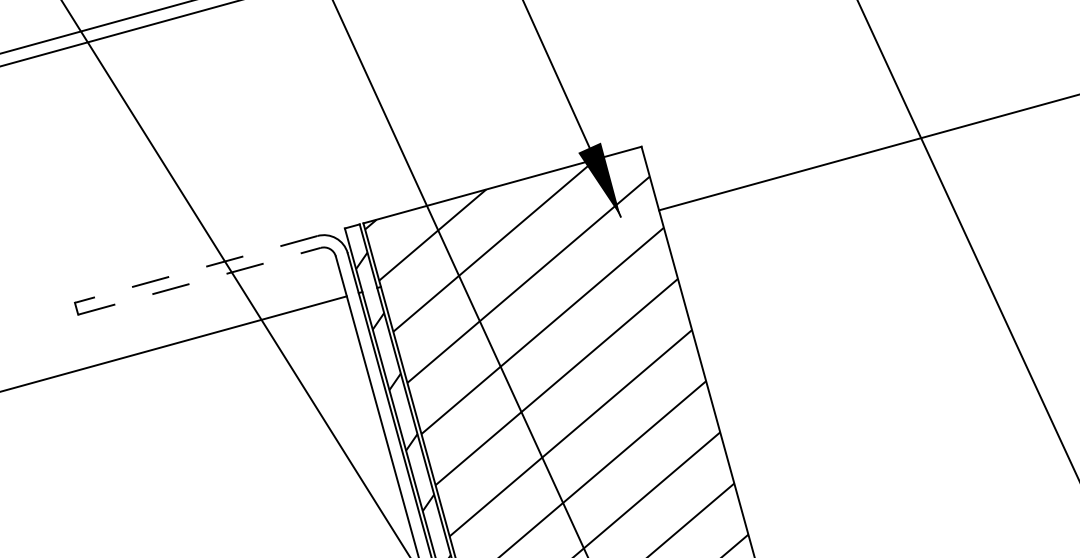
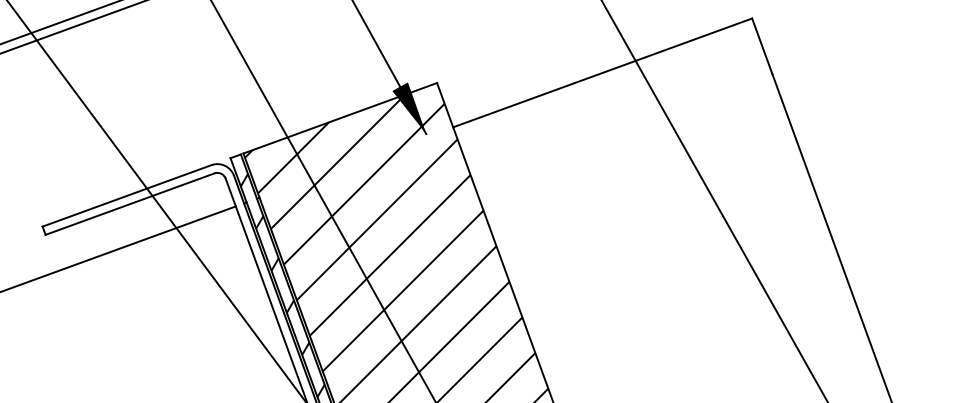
line: (196, 268) -> (127, 195), dashed -> solid
line: (200, 281) -> (130, 204), dashed -> solid

